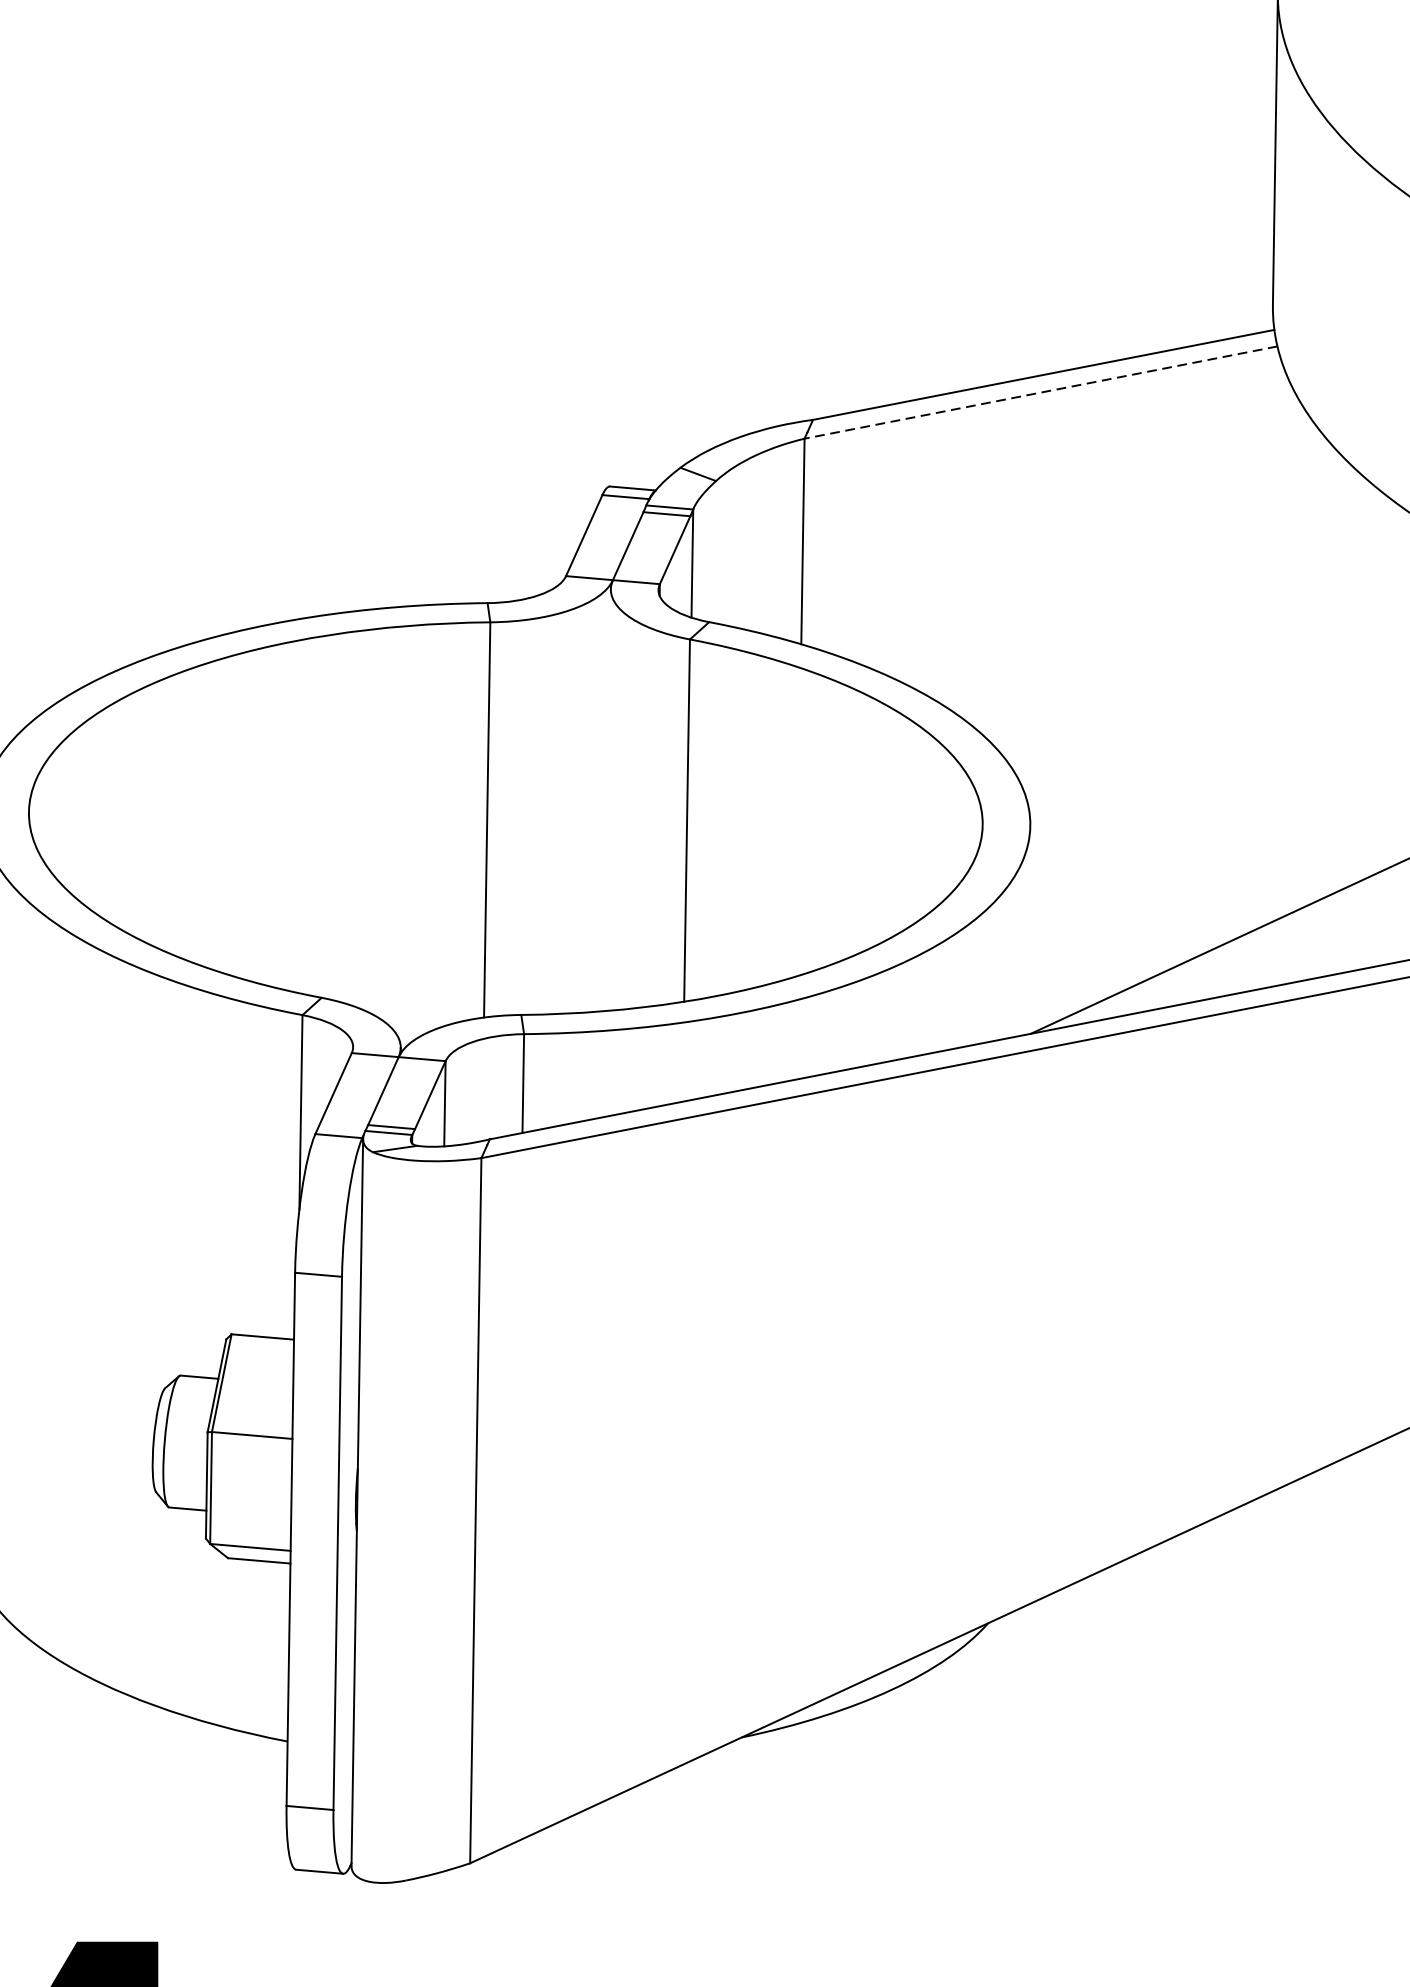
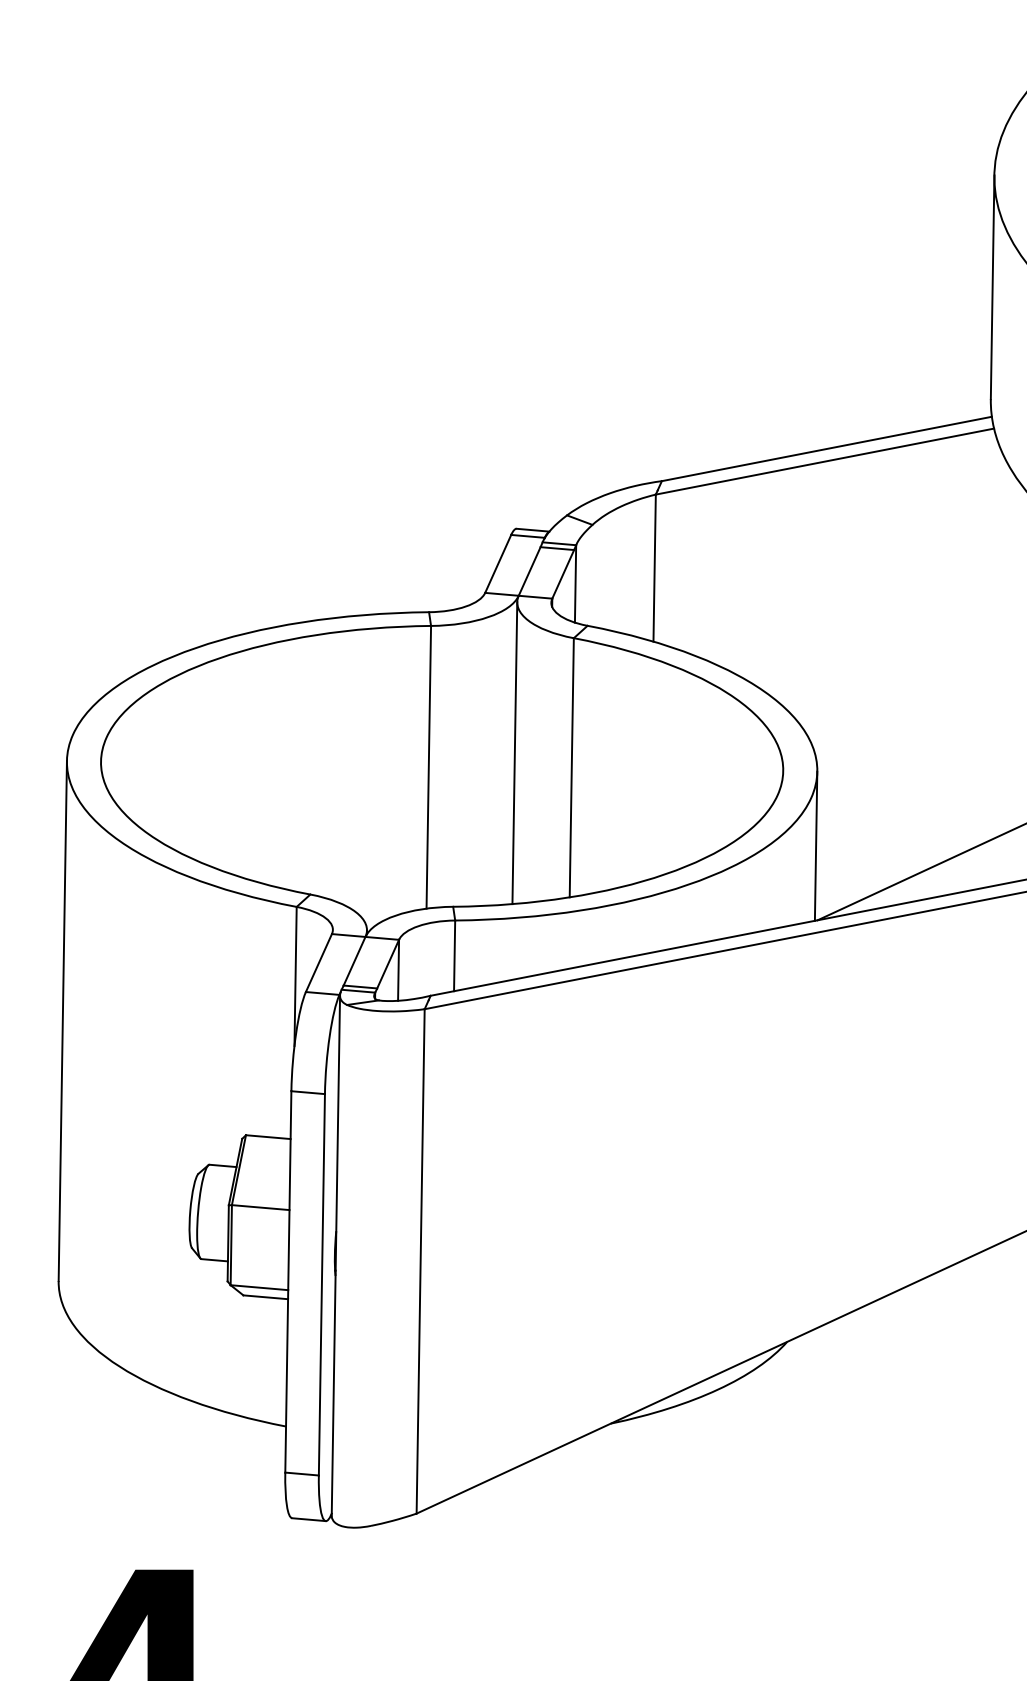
line: (1040, 392) -> (824, 461), dashed -> solid
line: (607, 800) -> (514, 753), added
line: (1027, 929) -> (815, 845), added

